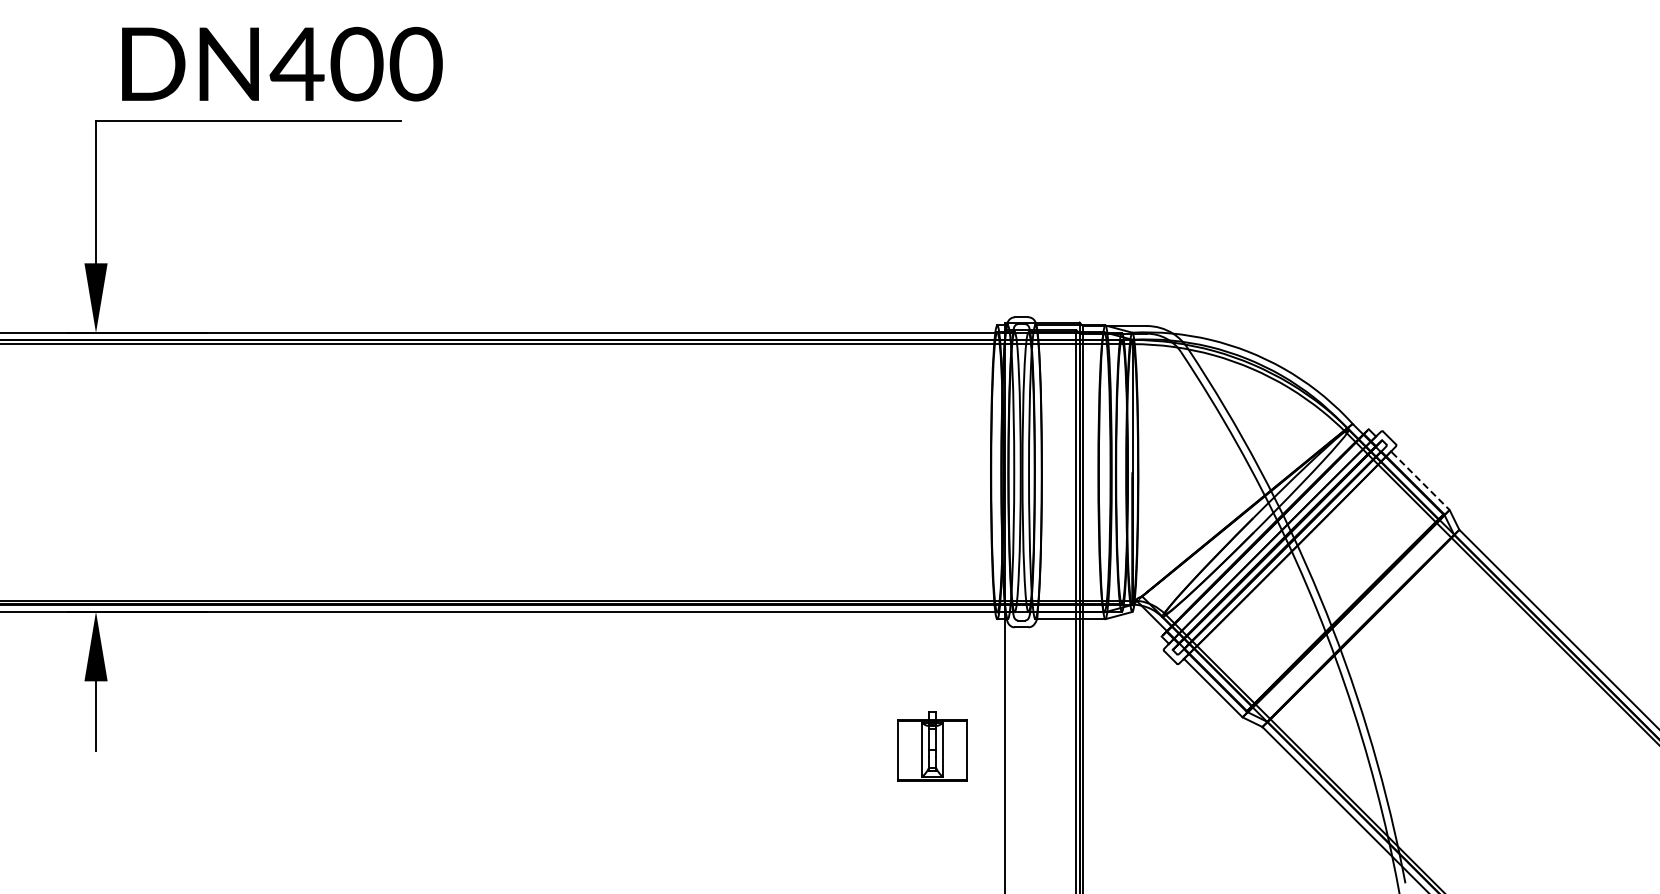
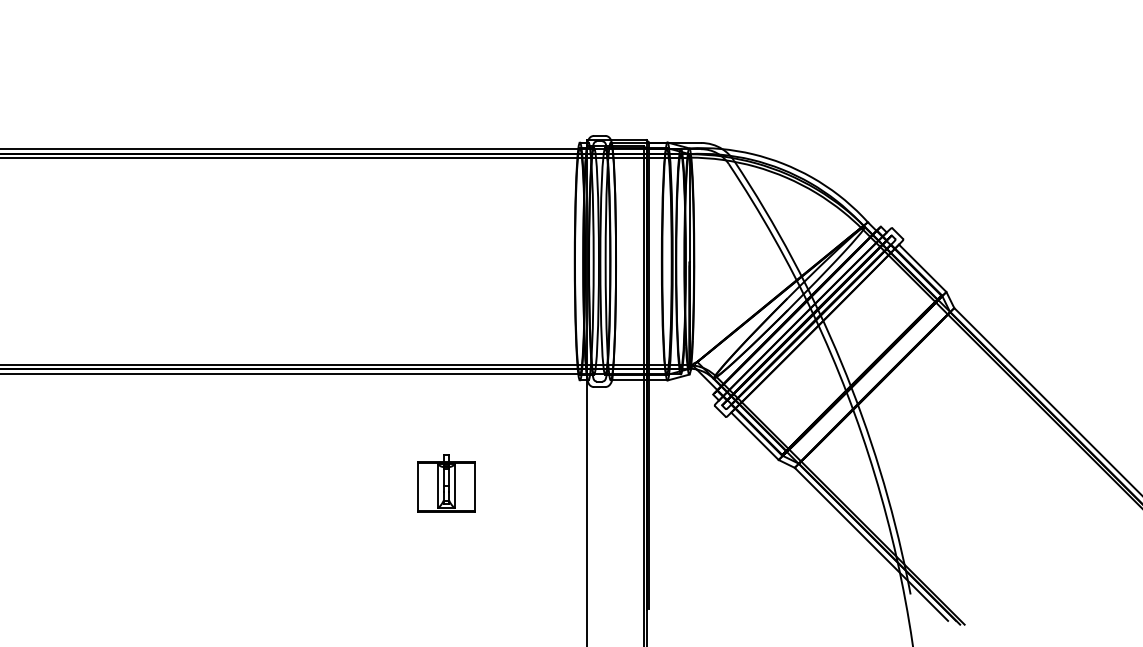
line: (1420, 481) -> (922, 268), dashed -> solid
part: (932, 746) -> (446, 483), moved

